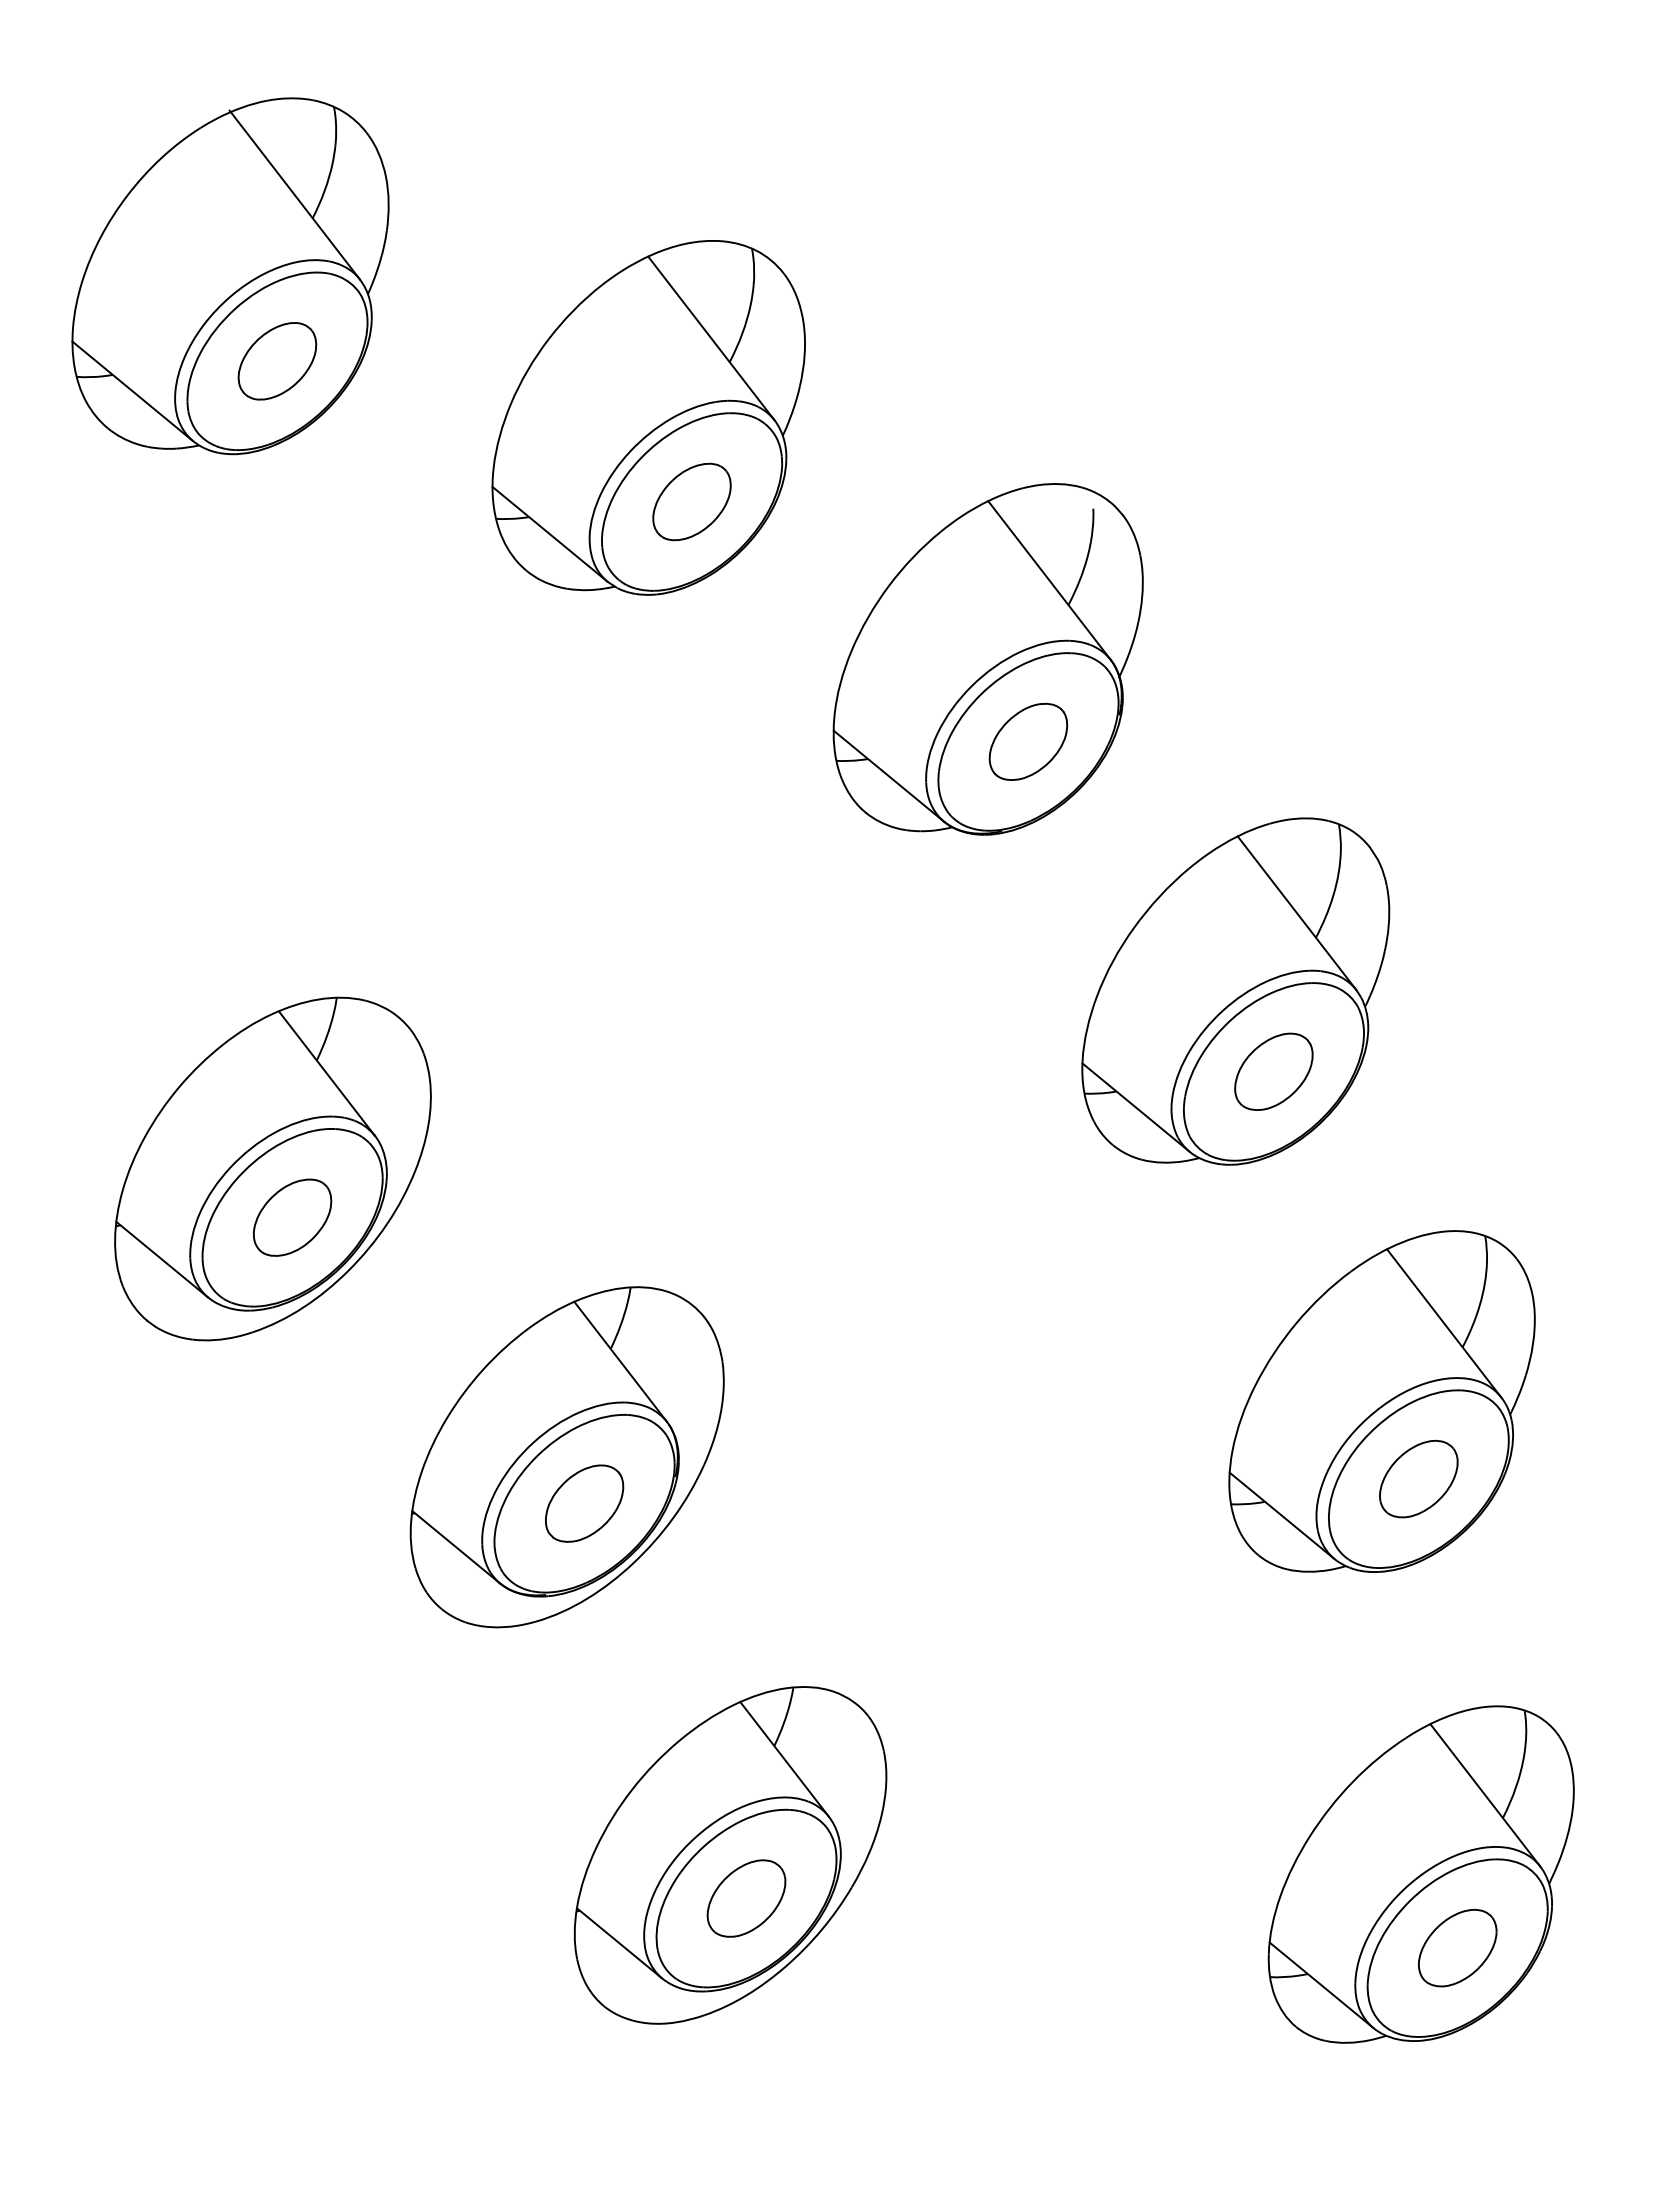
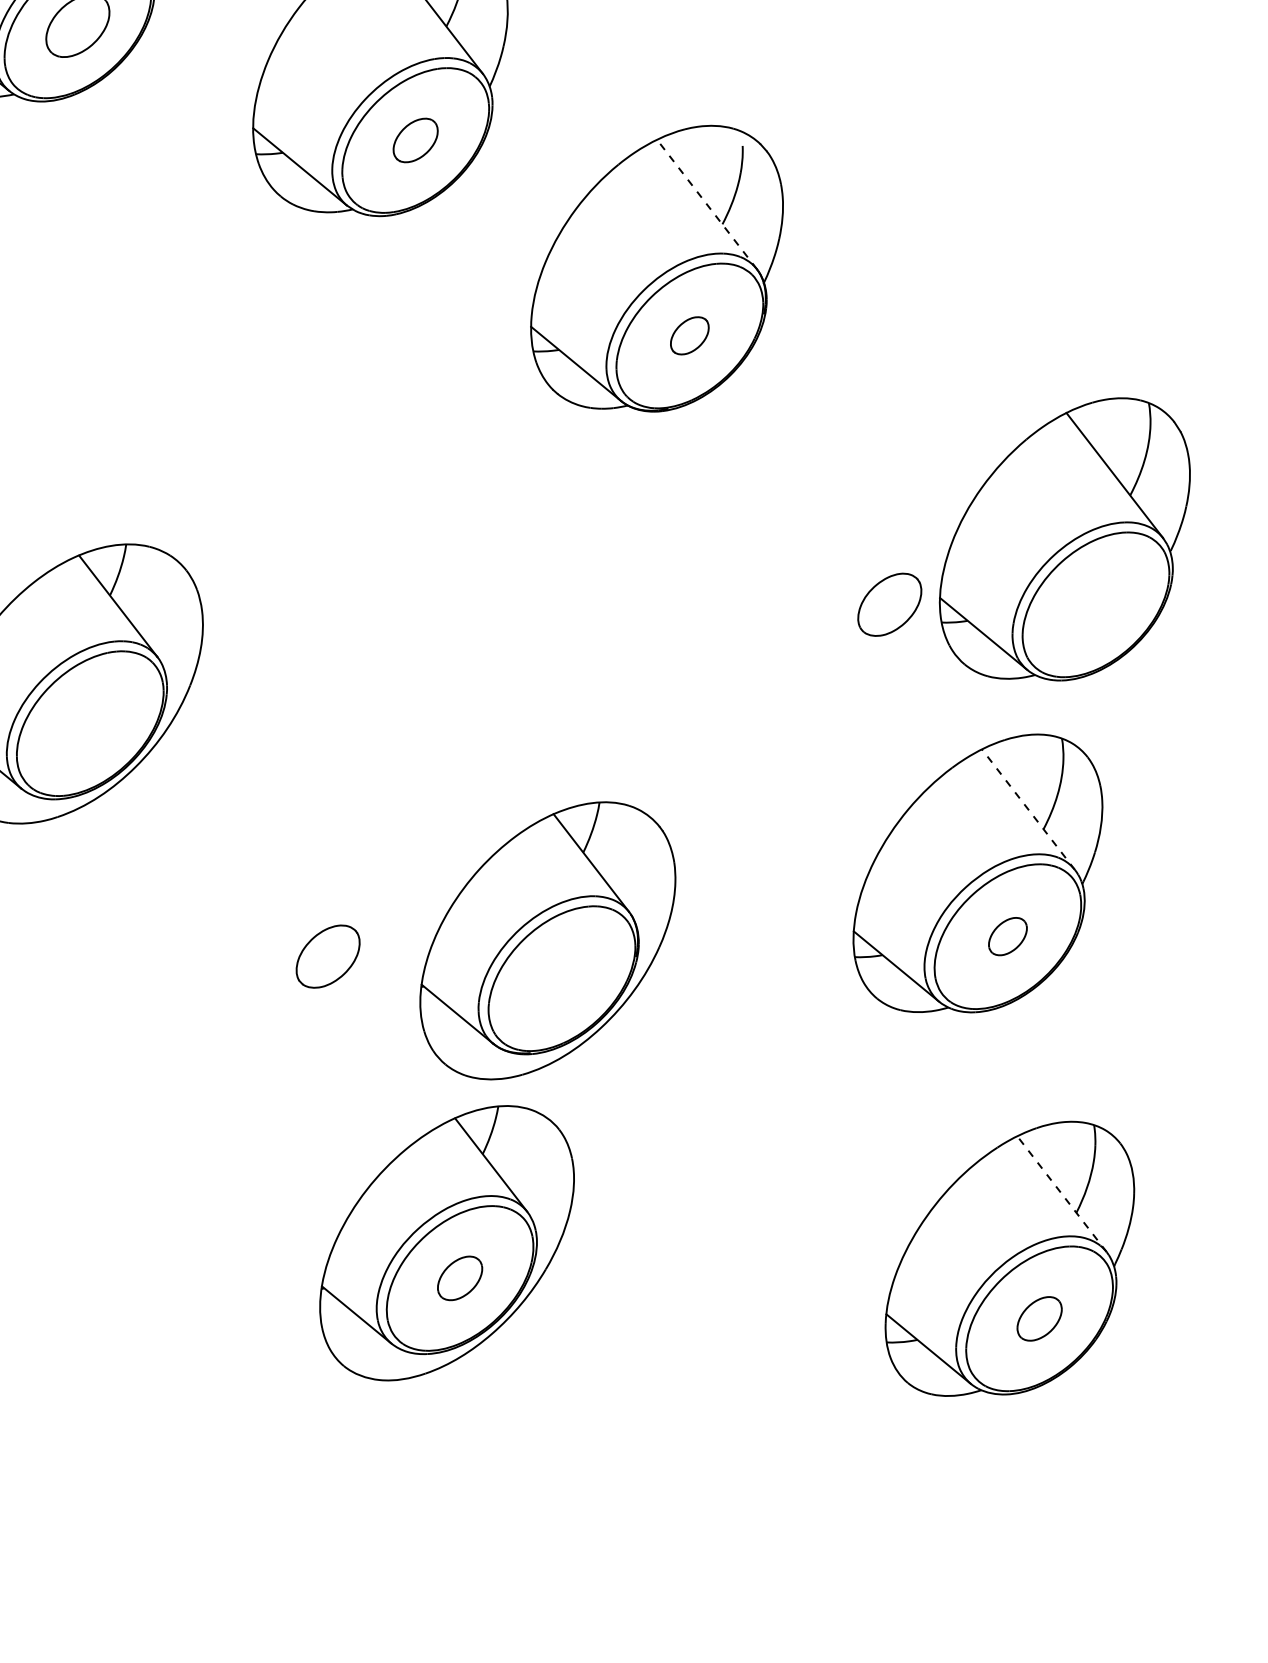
part: (691, 501) -> (415, 140), size x0.7
line: (1049, 580) -> (706, 204), solid -> dashed
part: (1028, 741) -> (689, 335), size x0.6
part: (1235, 991) -> (1064, 539), moved
part: (292, 1217) -> (90, 723), removed
line: (1443, 1322) -> (1028, 809), solid -> dashed
part: (566, 1457) -> (547, 941), moved
part: (1418, 1478) -> (1007, 936), size x0.6
line: (1485, 1795) -> (1062, 1194), solid -> dashed
part: (746, 1898) -> (460, 1278), size x0.7
part: (1457, 1948) -> (1039, 1319), size x0.7

